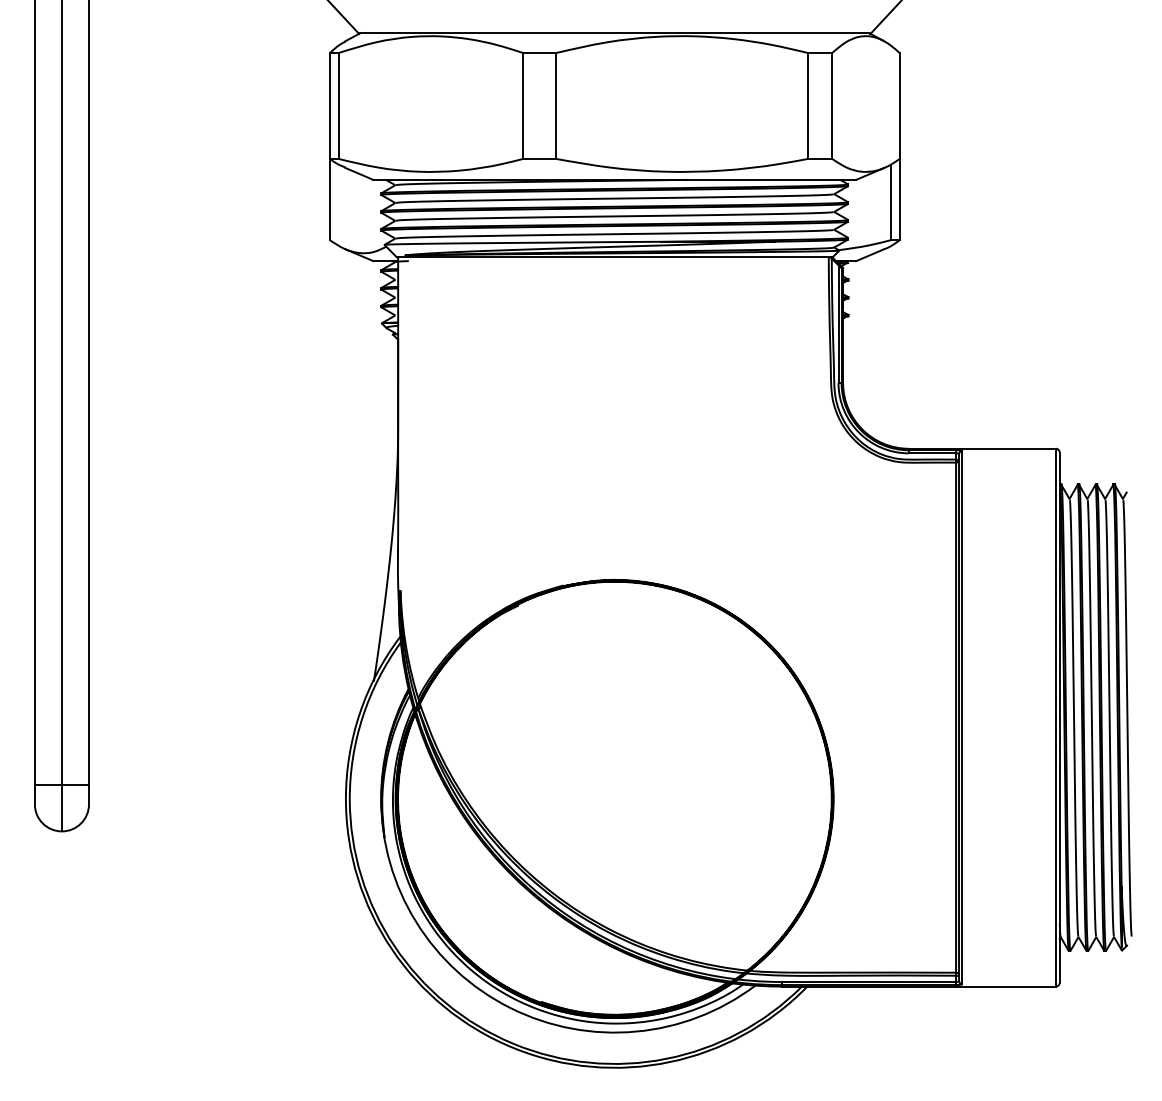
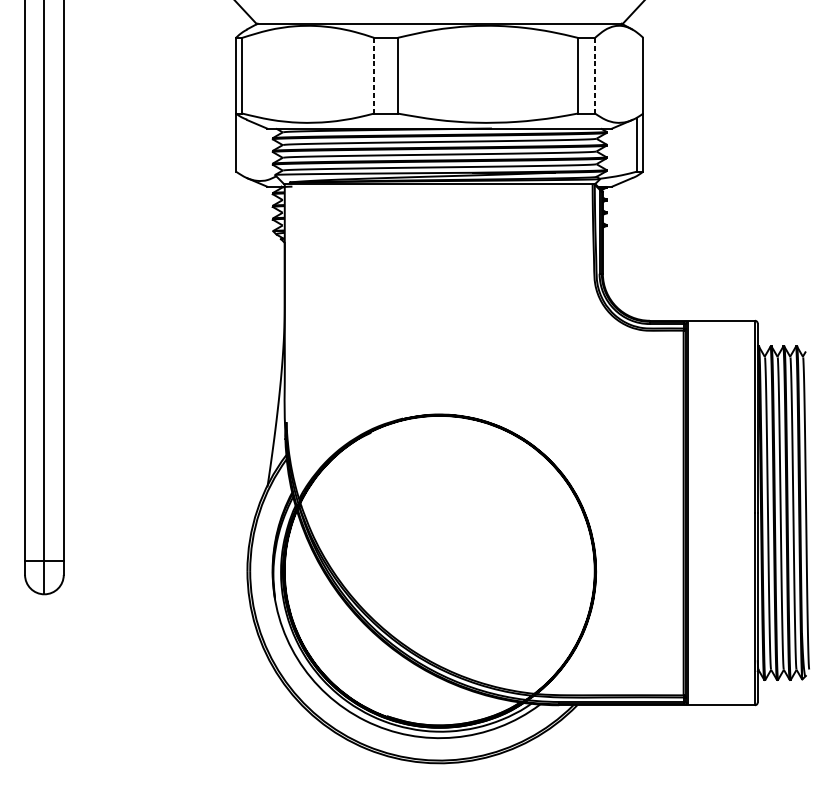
line: (522, 105) -> (373, 75), solid -> dashed
line: (832, 106) -> (595, 76), solid -> dashed

